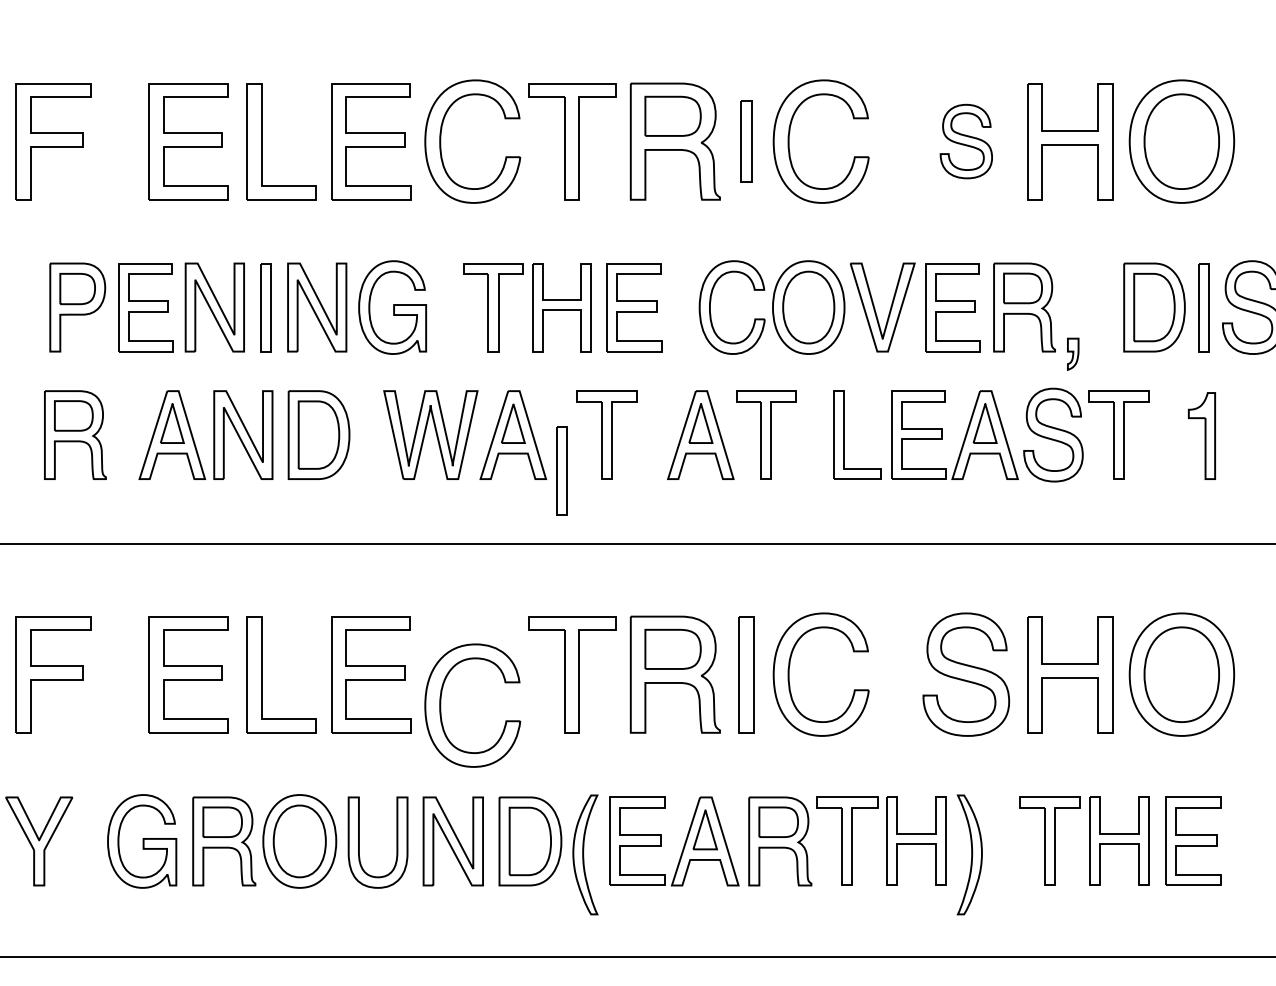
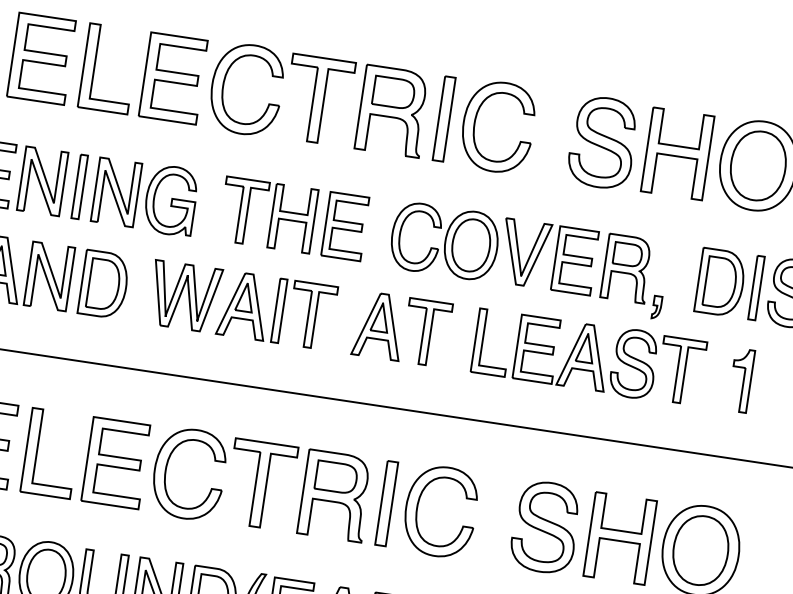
part: (746, 141) -> (444, 118), size x1.43
part: (966, 141) -> (602, 142), size x1.67
part: (561, 470) -> (279, 310), moved
part: (441, 705) -> (166, 470), moved

